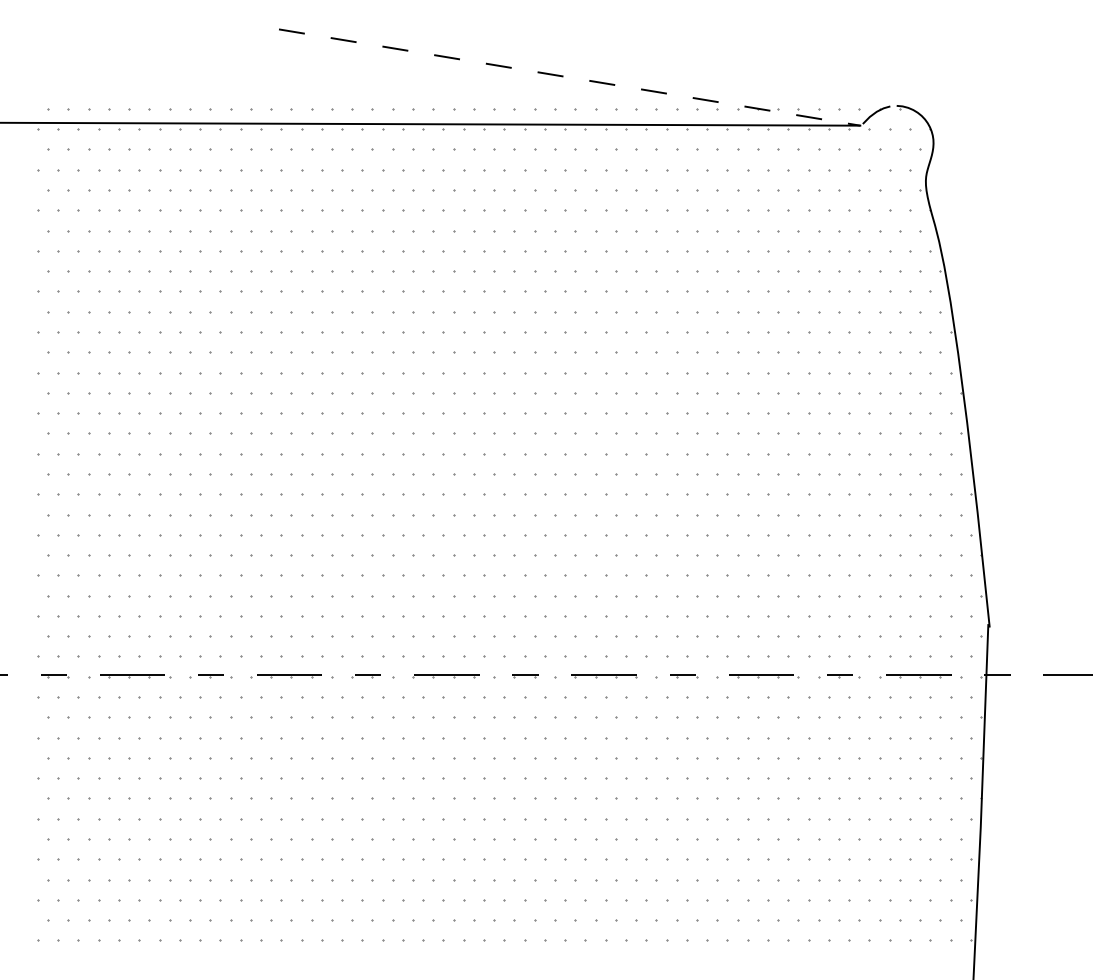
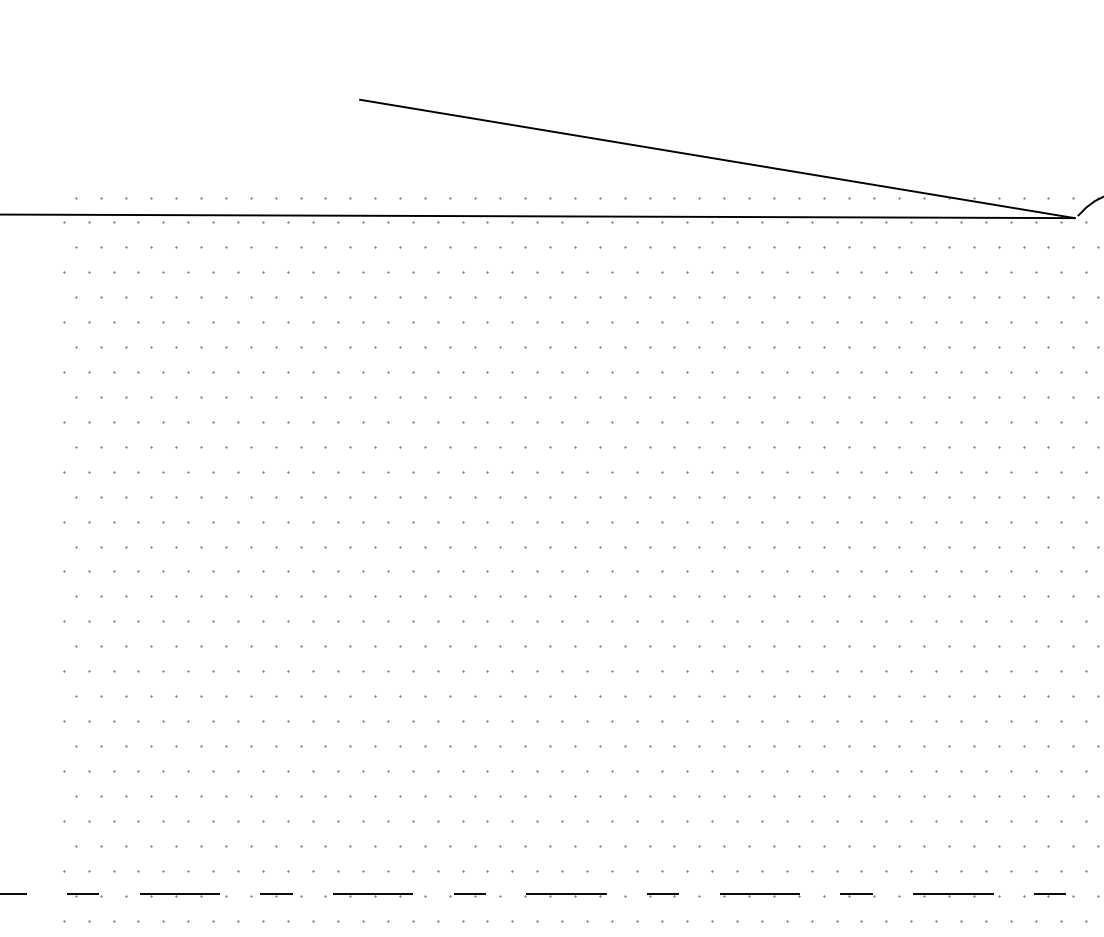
line: (569, 77) -> (717, 158), dashed -> solid

